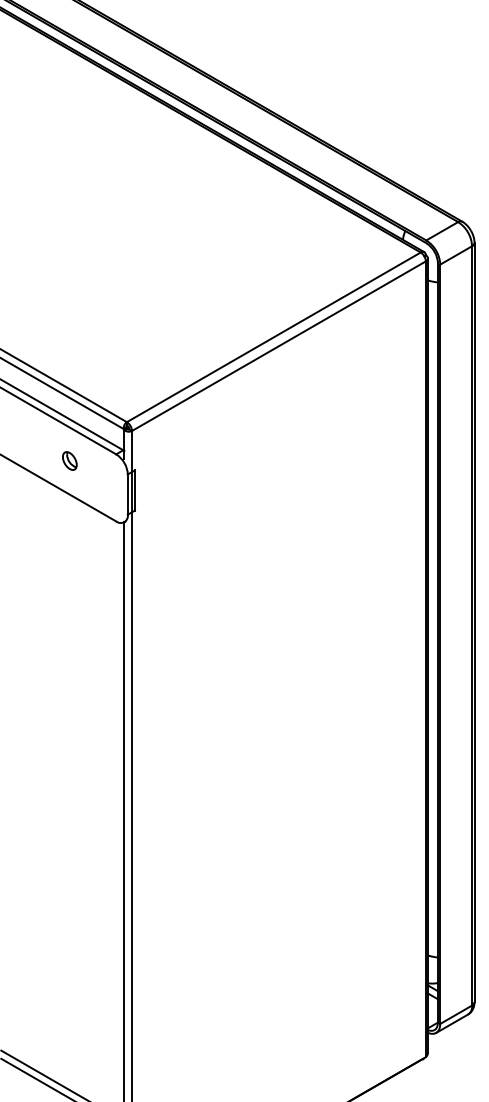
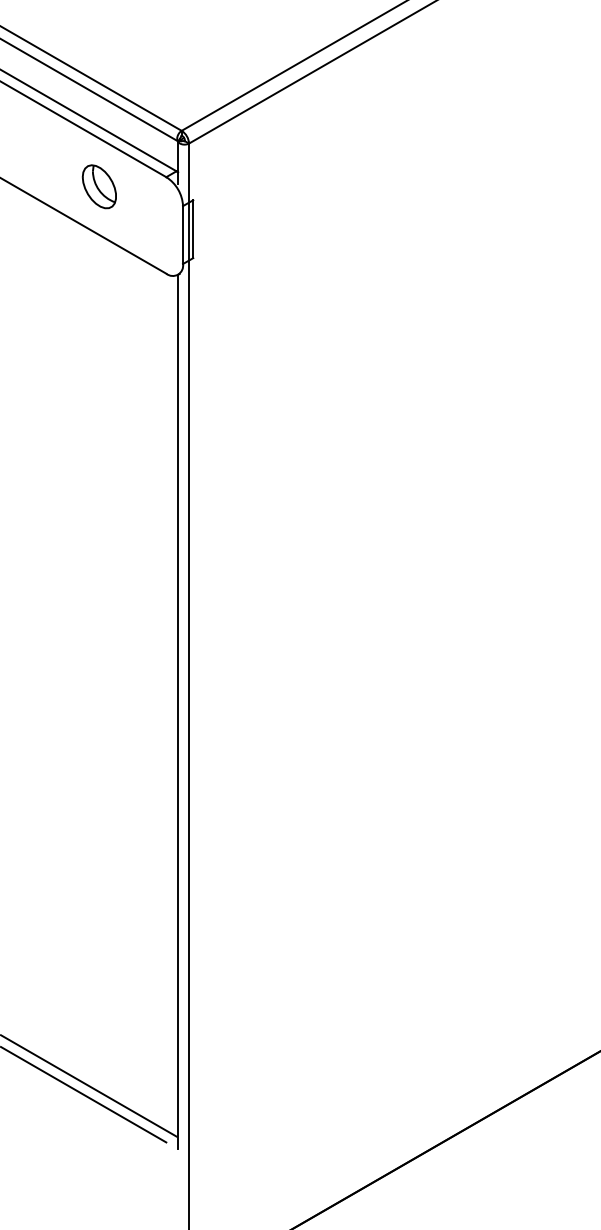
part: (69, 460) -> (99, 186), size x1.67

